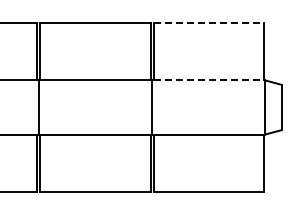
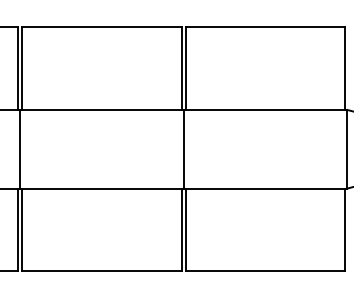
line: (209, 23) -> (267, 27), dashed -> solid
line: (209, 80) -> (267, 110), dashed -> solid

